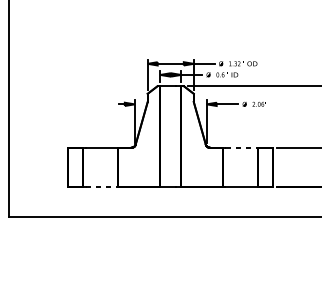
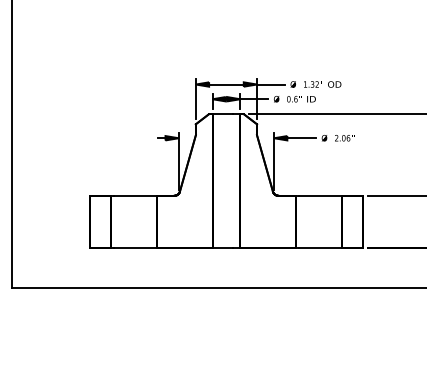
line: (241, 147) -> (320, 195), dashed -> solid
line: (102, 186) -> (135, 247), dashed -> solid

